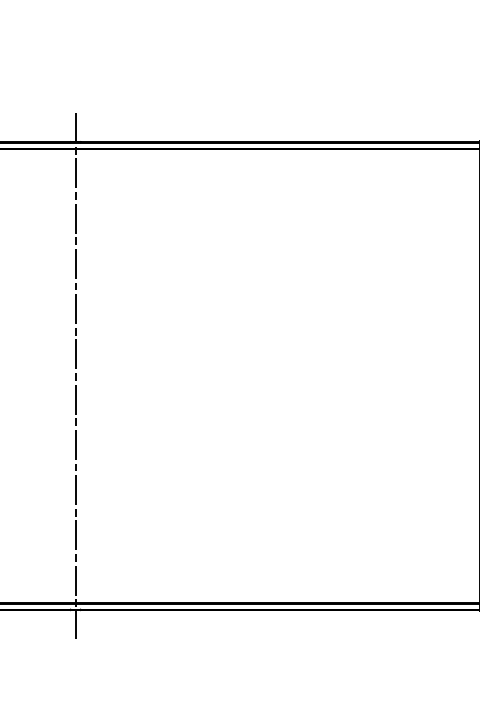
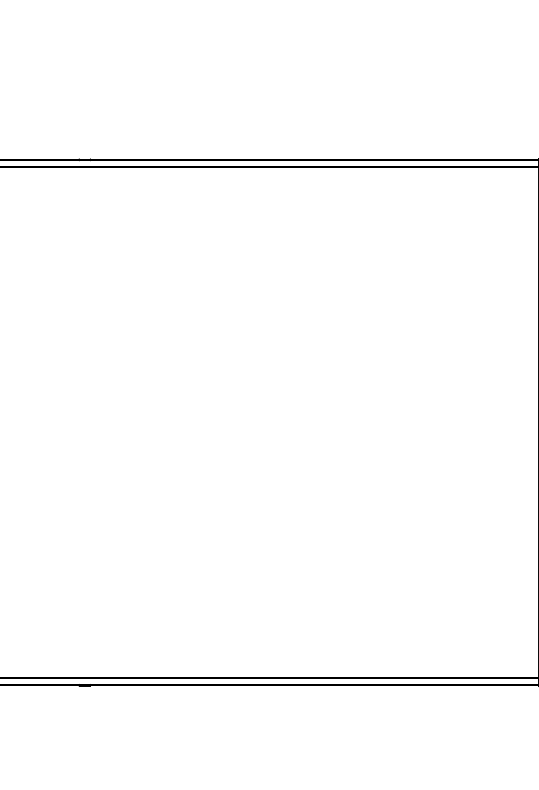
line: (75, 375) -> (84, 422), removed

